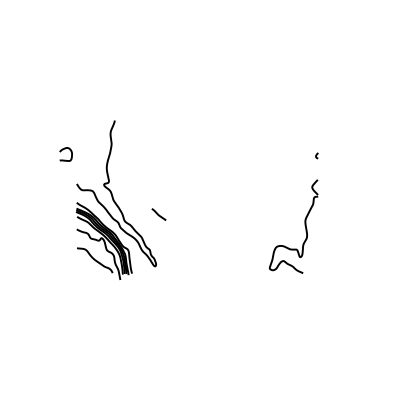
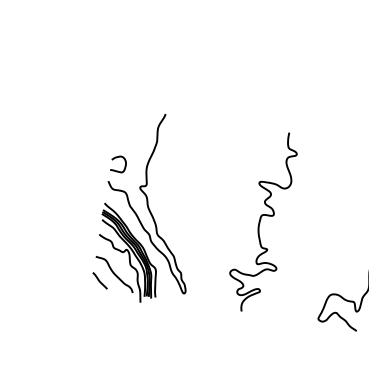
curve: (63, 150) -> (116, 158), moved
curve: (208, 195) -> (260, 220), added
line: (158, 214) -> (99, 280), moved

